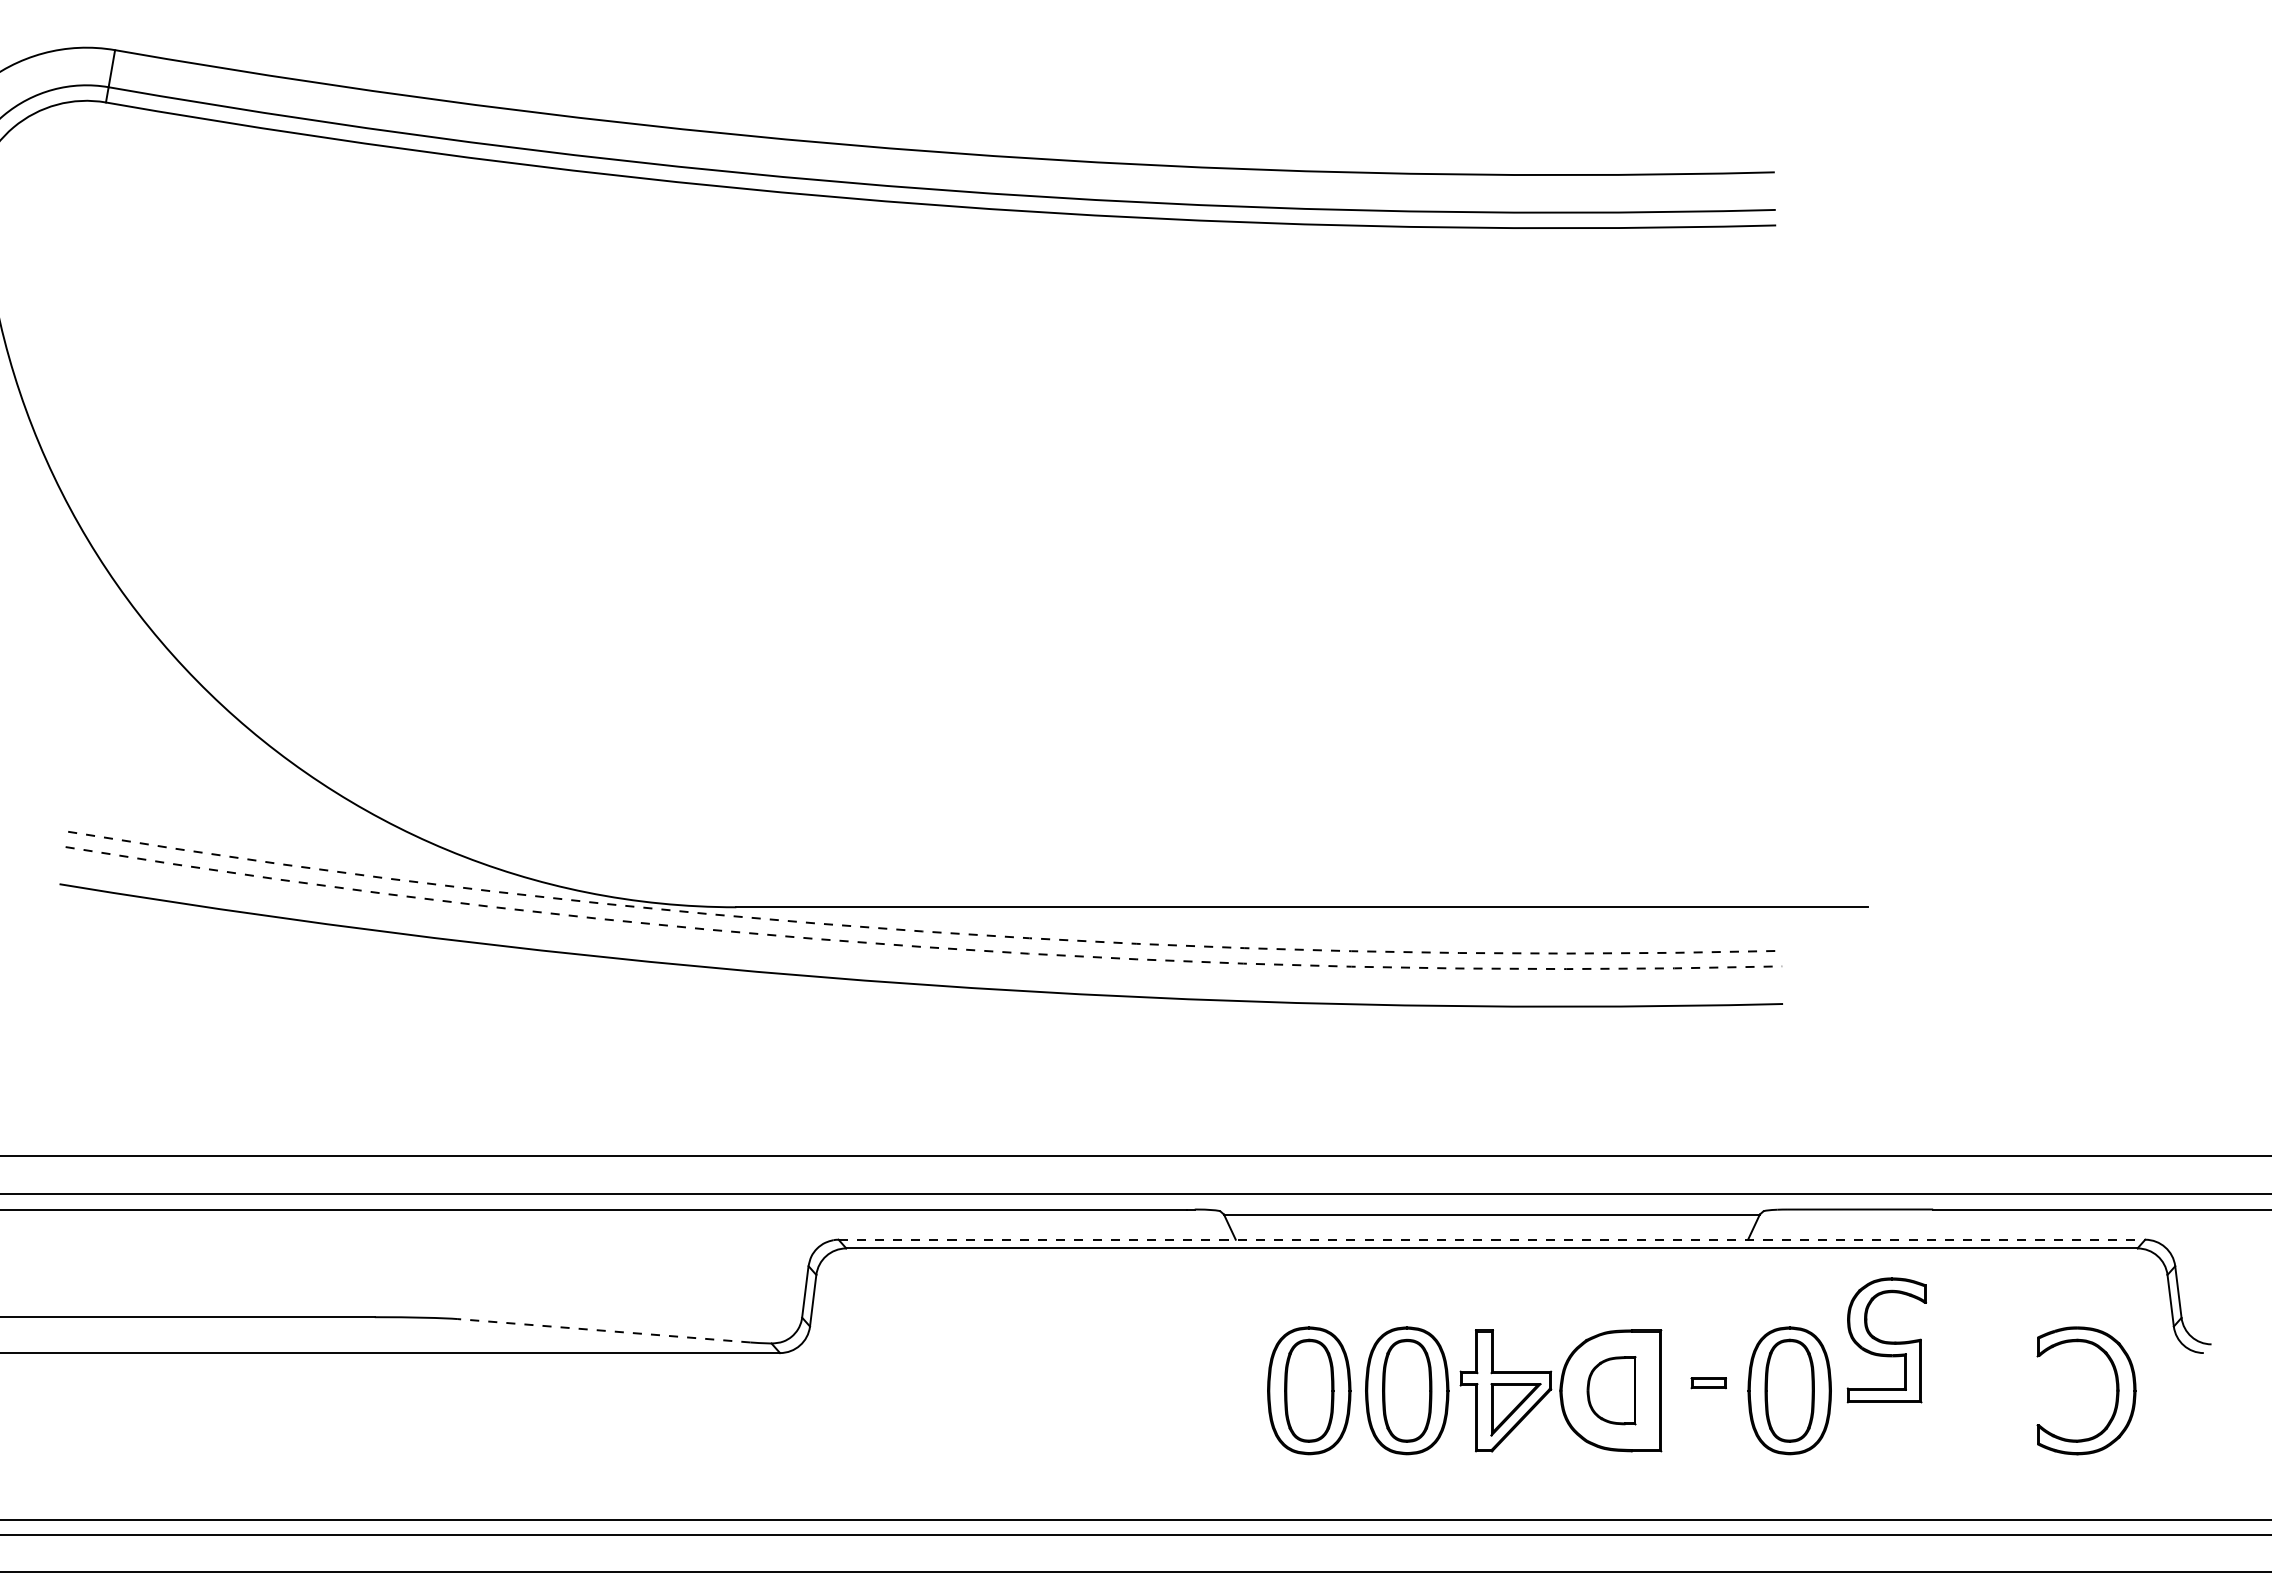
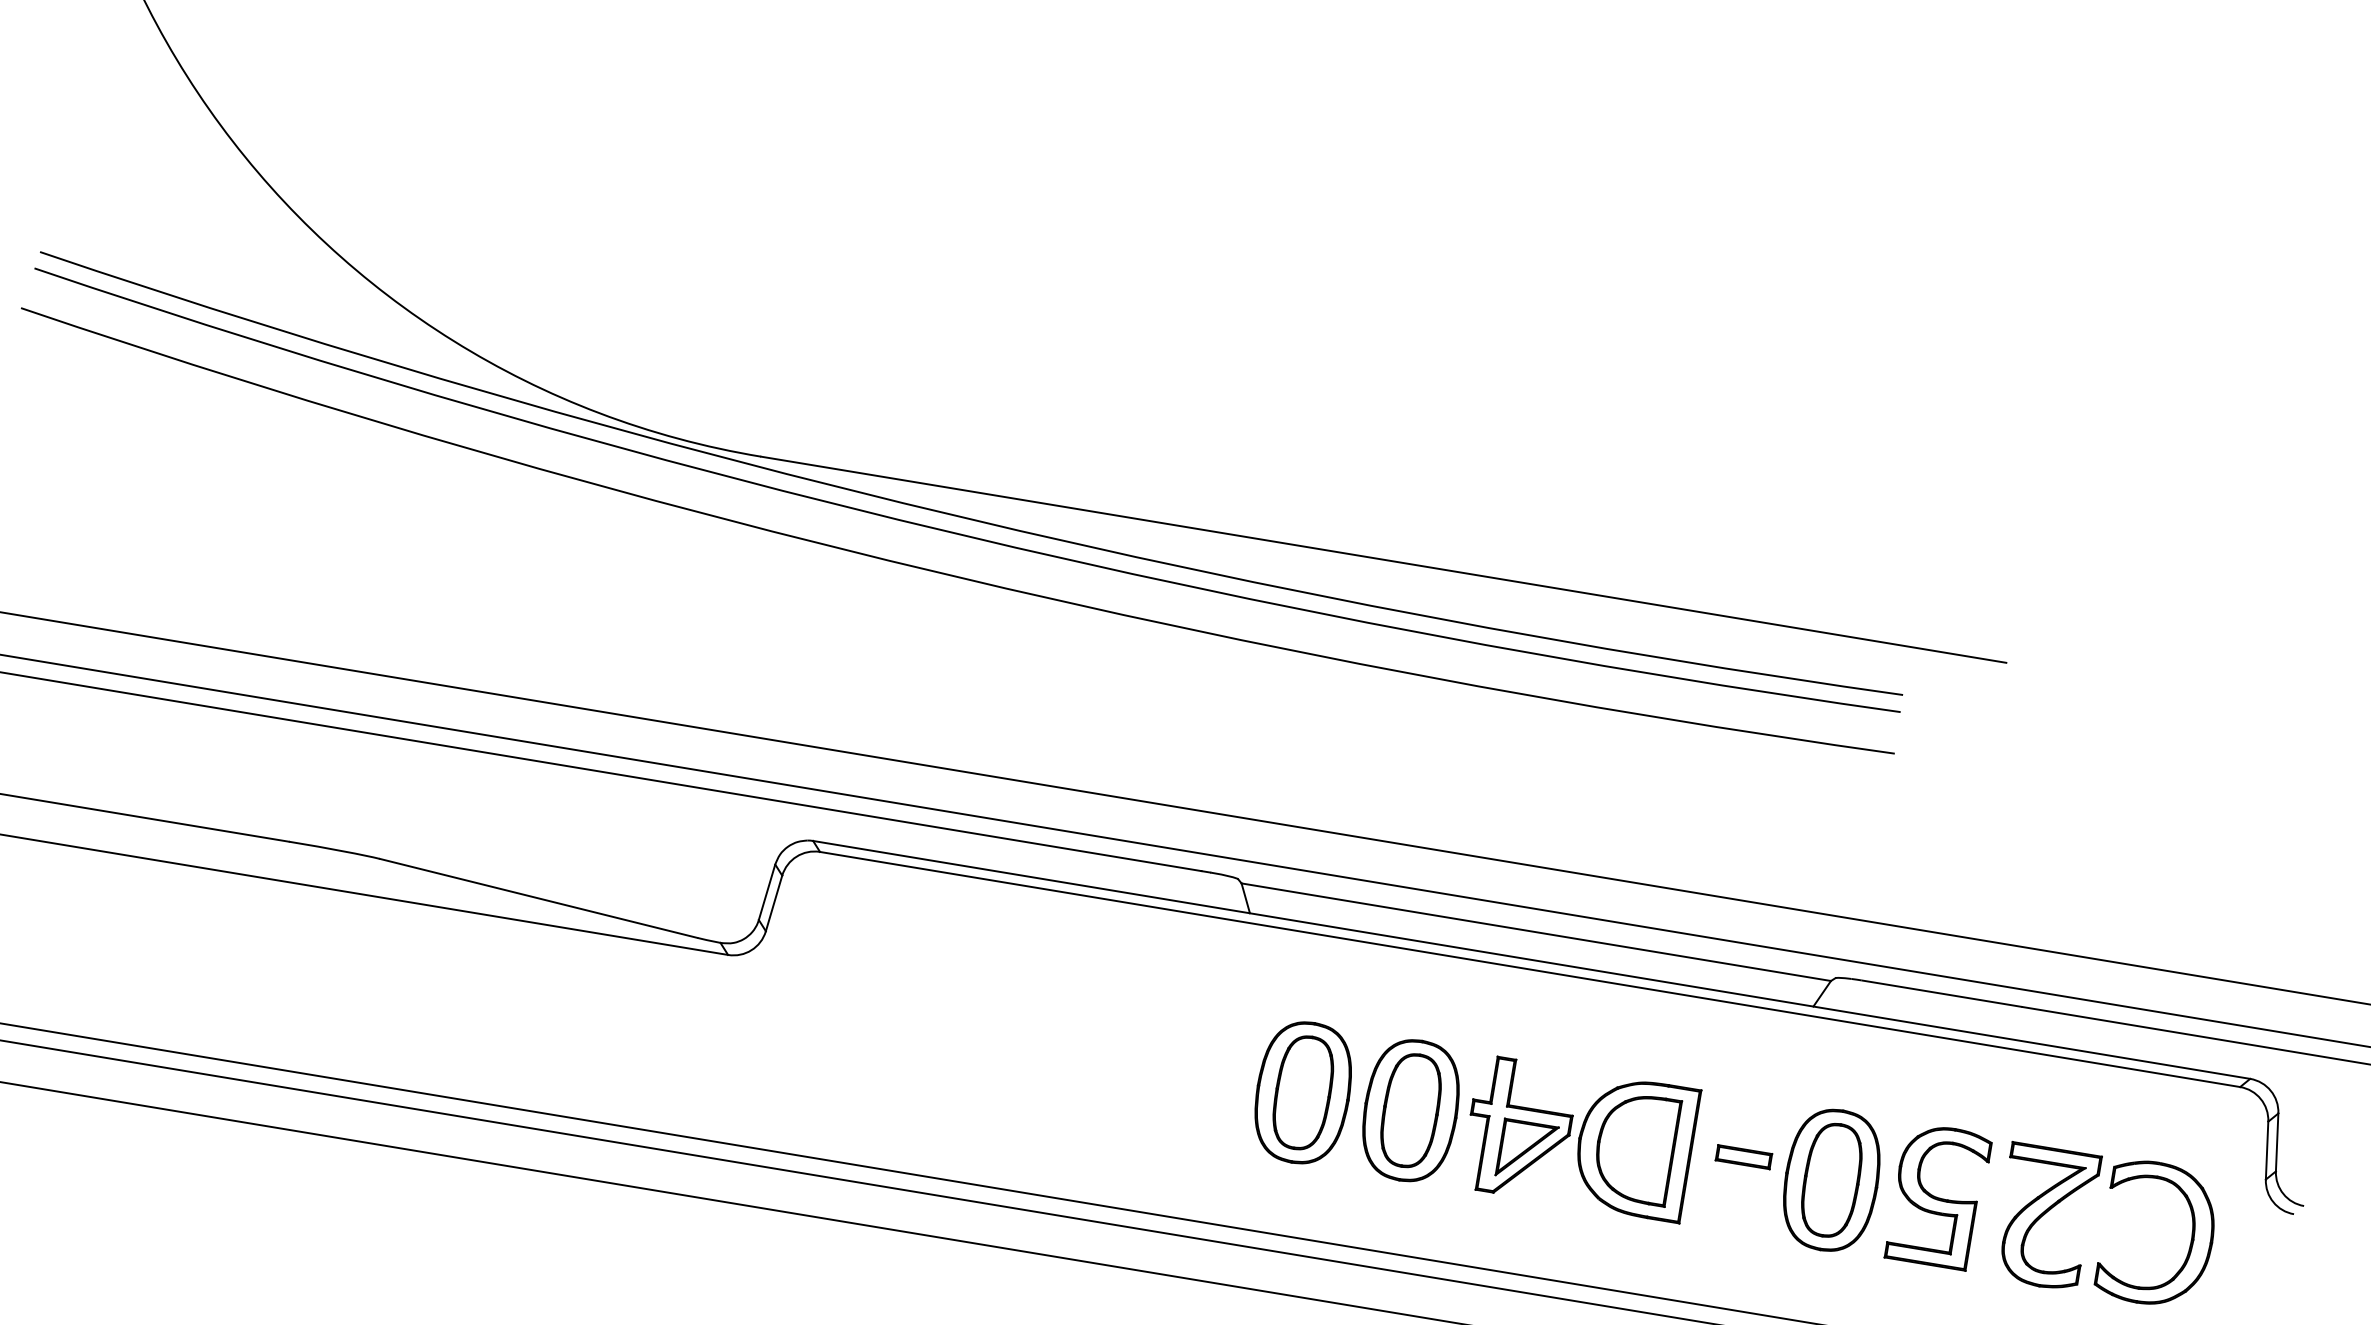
arc: (922, 931) -> (961, 517), dashed -> solid
arc: (921, 946) -> (957, 533), dashed -> solid
line: (1492, 1239) -> (1532, 959), dashed -> solid
line: (604, 1330) -> (539, 898), dashed -> solid
part: (1886, 1340) -> (1938, 1196), moved
part: (1708, 1383) -> (1743, 1157), size x1.43
part: (1611, 1390) -> (1635, 1147), size x1.43
part: (1984, 1392) -> (2045, 1217), added

